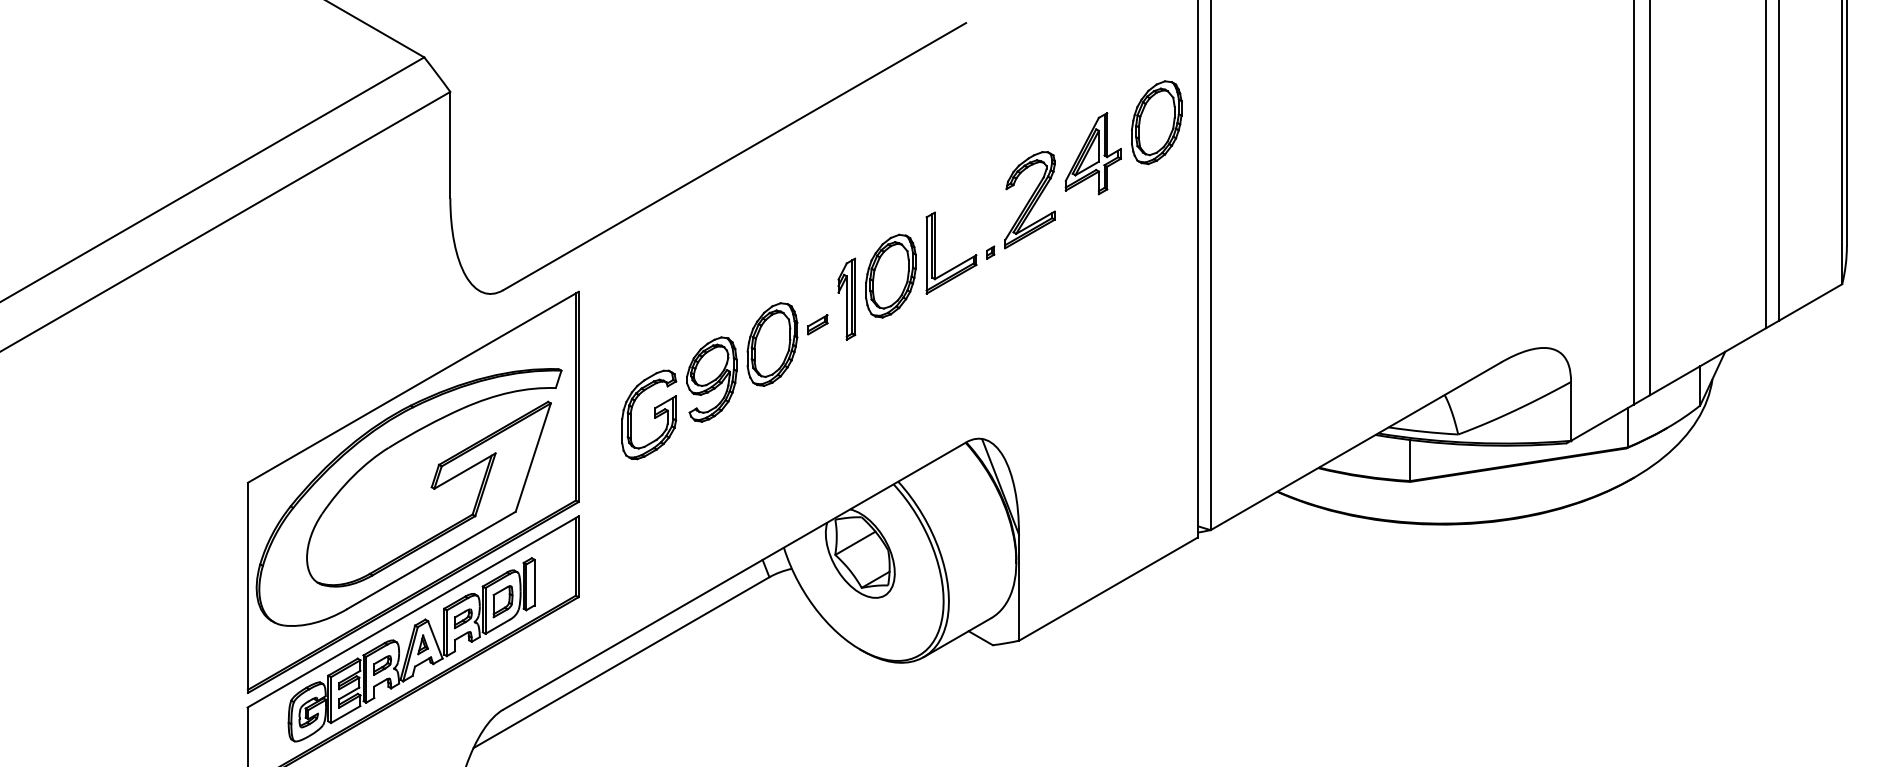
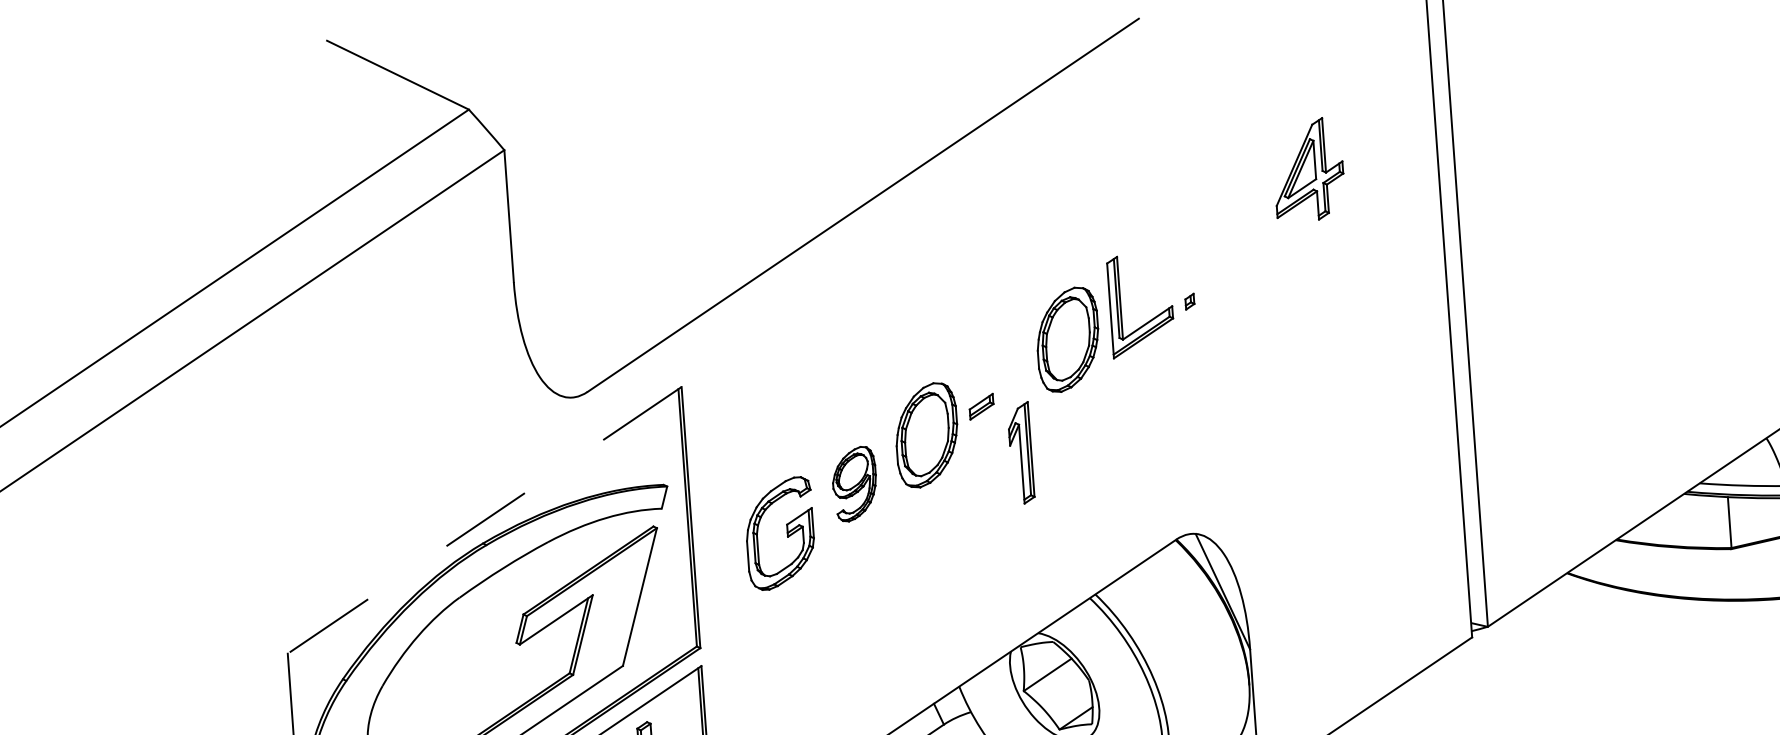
part: (1156, 122) -> (1384, 125), removed
part: (1029, 200) -> (1233, 233), removed
part: (846, 298) -> (1020, 452), moved
part: (711, 379) -> (854, 484), size x0.7
line: (413, 387) -> (484, 520), solid -> dashed

